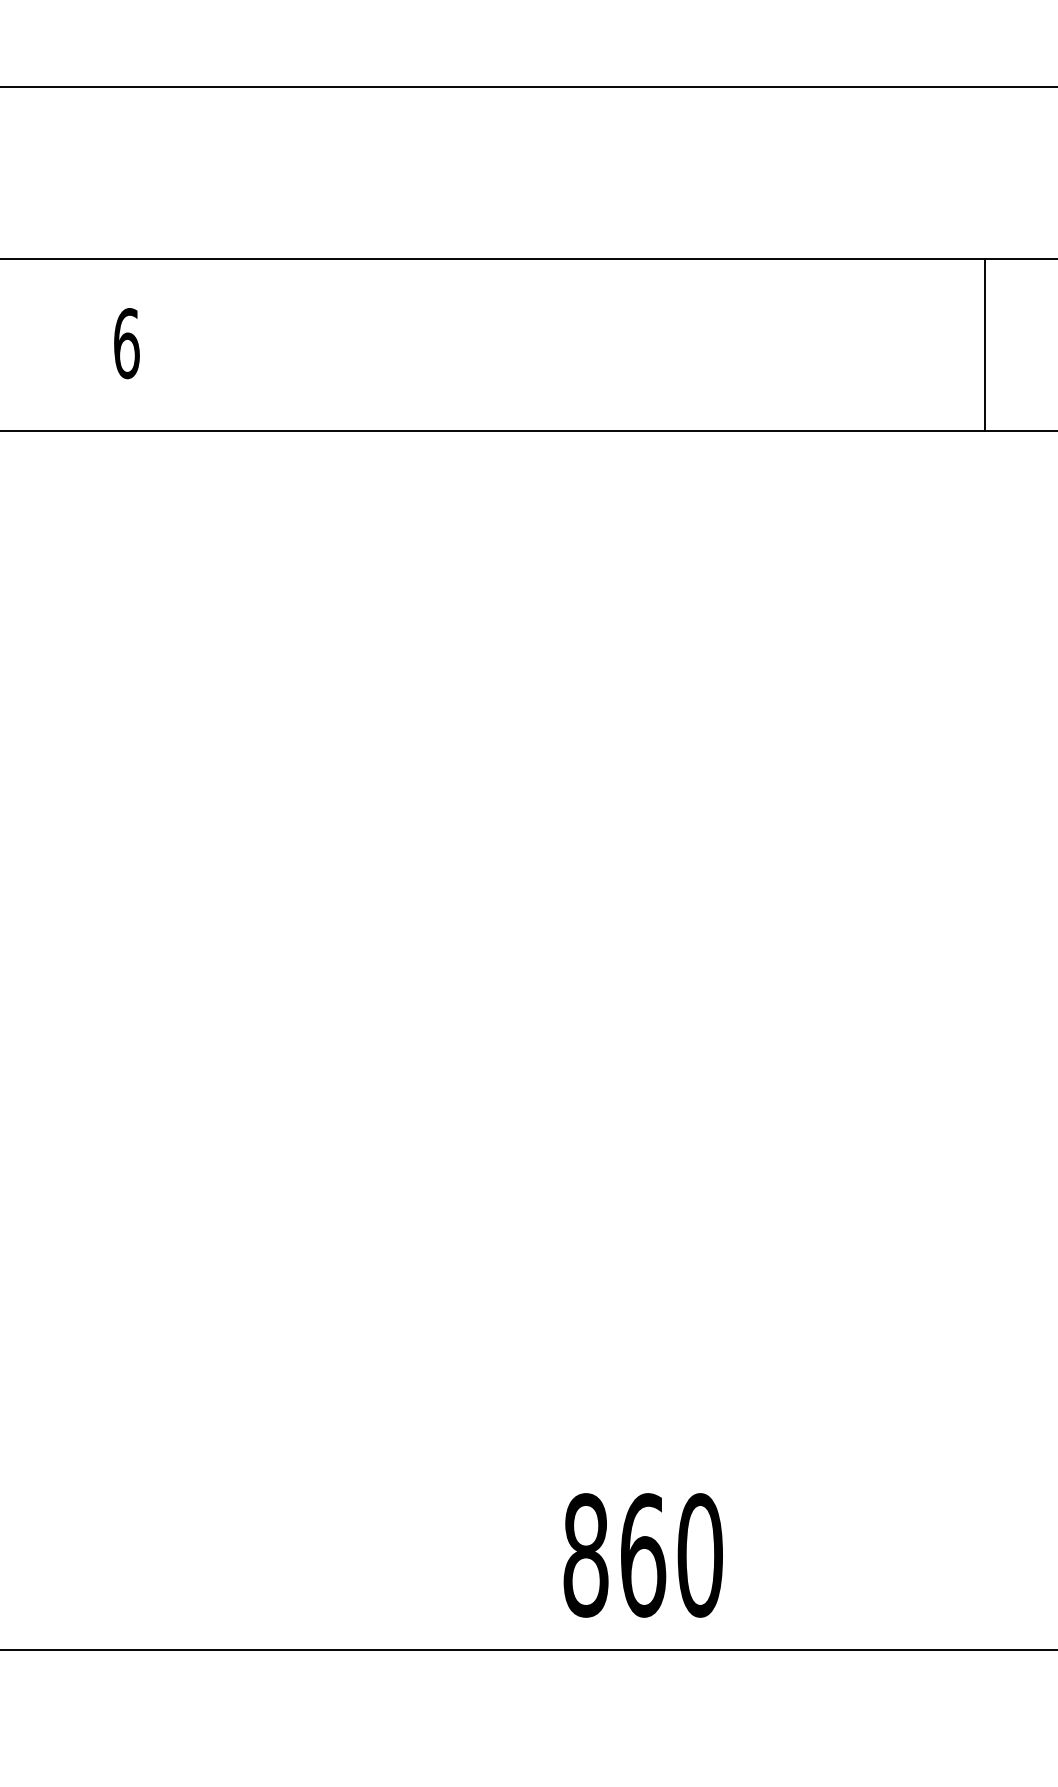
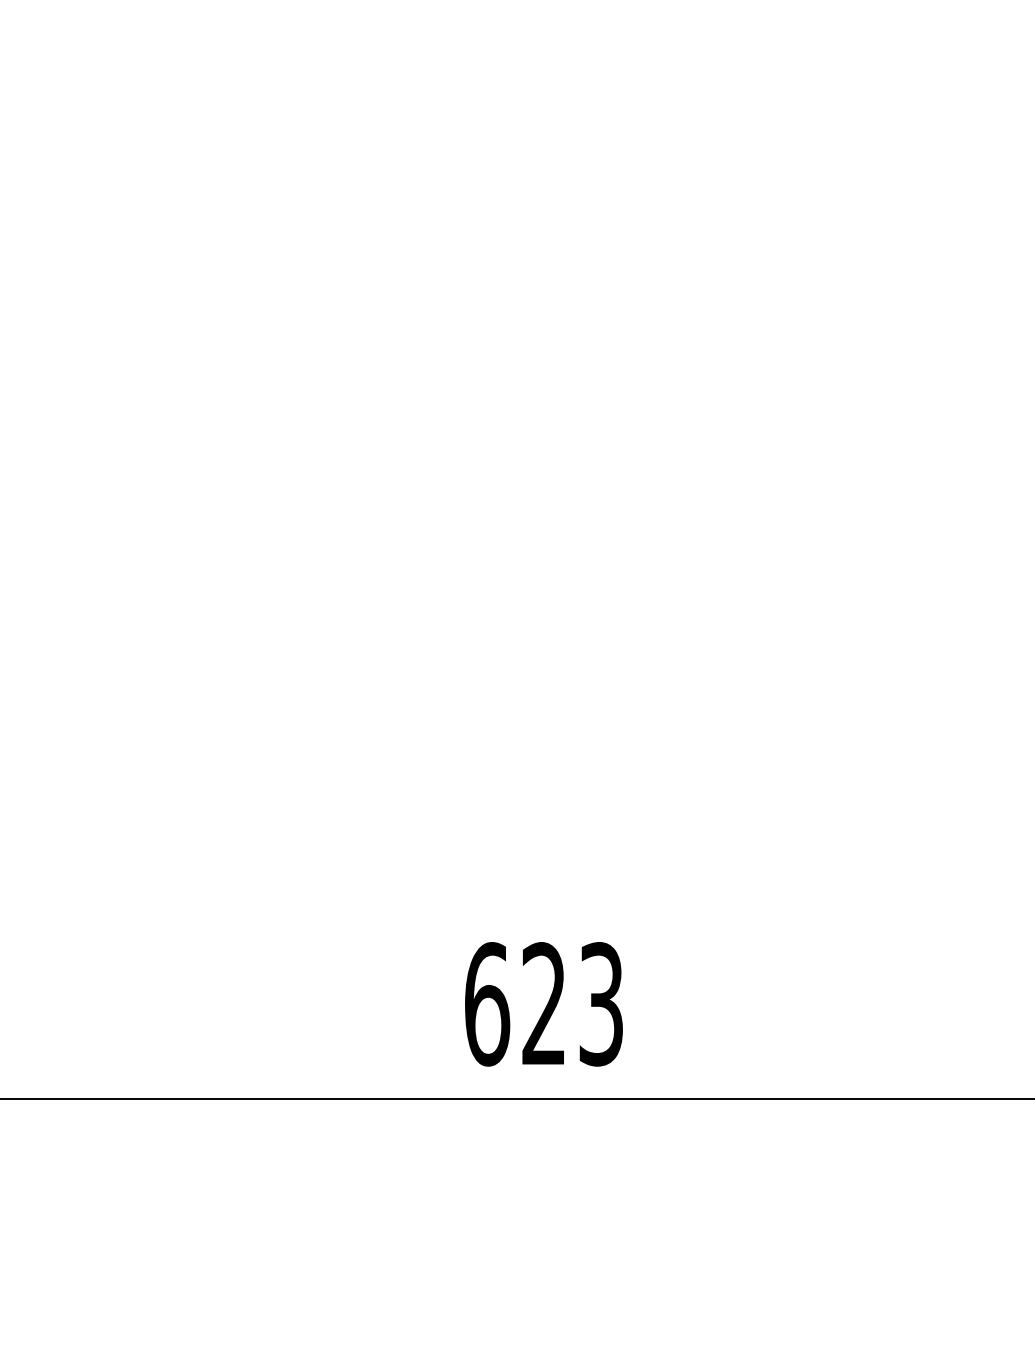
text: (642, 1555) -> (543, 1004), 860 -> 623

